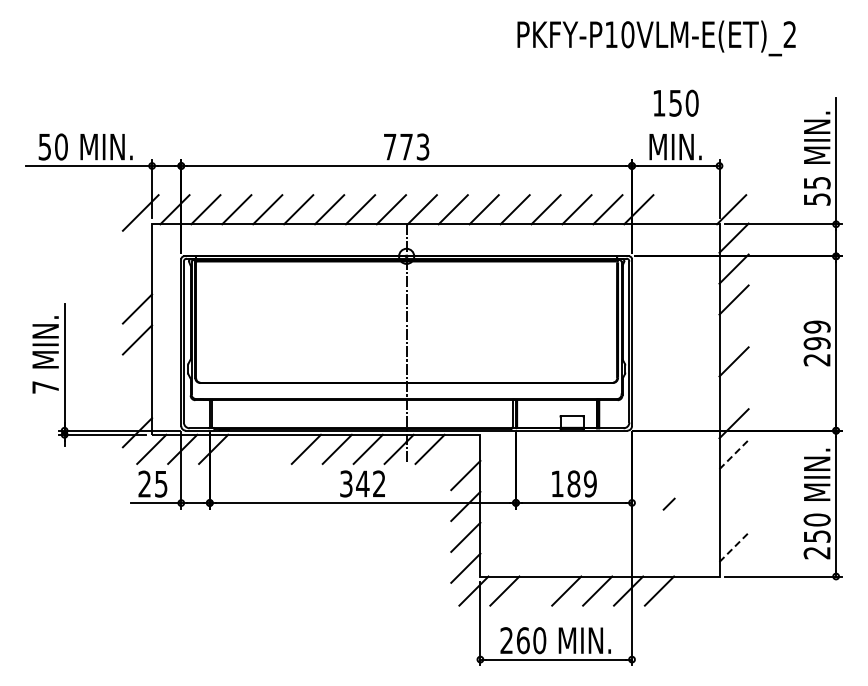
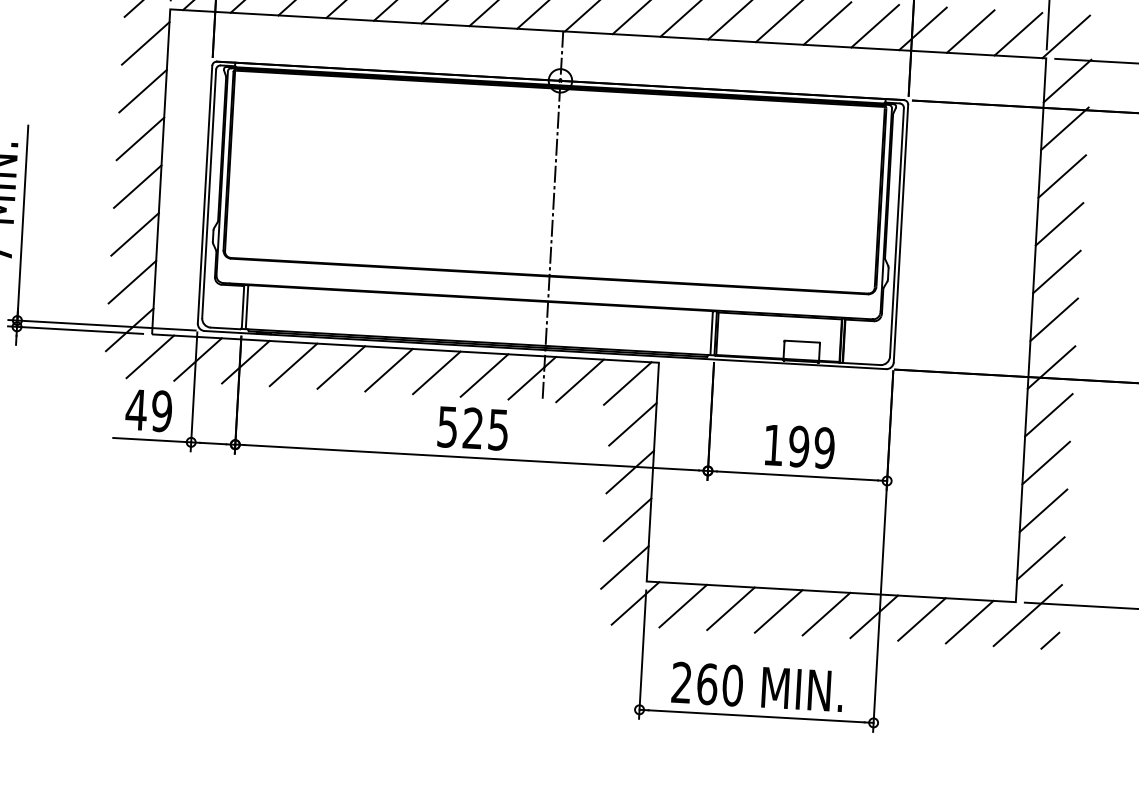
line: (669, 209) -> (970, 31), added
line: (700, 209) -> (1018, 33), added
line: (137, 246) -> (145, 42), added
line: (137, 277) -> (143, 90), added
line: (733, 330) -> (1058, 223), added
line: (137, 370) -> (135, 233), added
line: (733, 392) -> (1053, 319), added
line: (137, 401) -> (132, 281), added
line: (244, 448) -> (293, 363), added
line: (275, 448) -> (341, 366), added
line: (460, 448) -> (627, 382), added
line: (734, 454) -> (1049, 415), dashed -> solid
text: (152, 483) -> (148, 409), 25 -> 49
text: (362, 483) -> (472, 427), 342 -> 525
text: (573, 483) -> (798, 445), 189 -> 199
line: (733, 485) -> (1045, 462), added
line: (668, 503) -> (1049, 639), moved
line: (733, 516) -> (1042, 510), added
line: (734, 547) -> (1041, 558), dashed -> solid
line: (727, 584) -> (1027, 615), added
line: (535, 590) -> (730, 607), added
line: (690, 590) -> (969, 621), added

